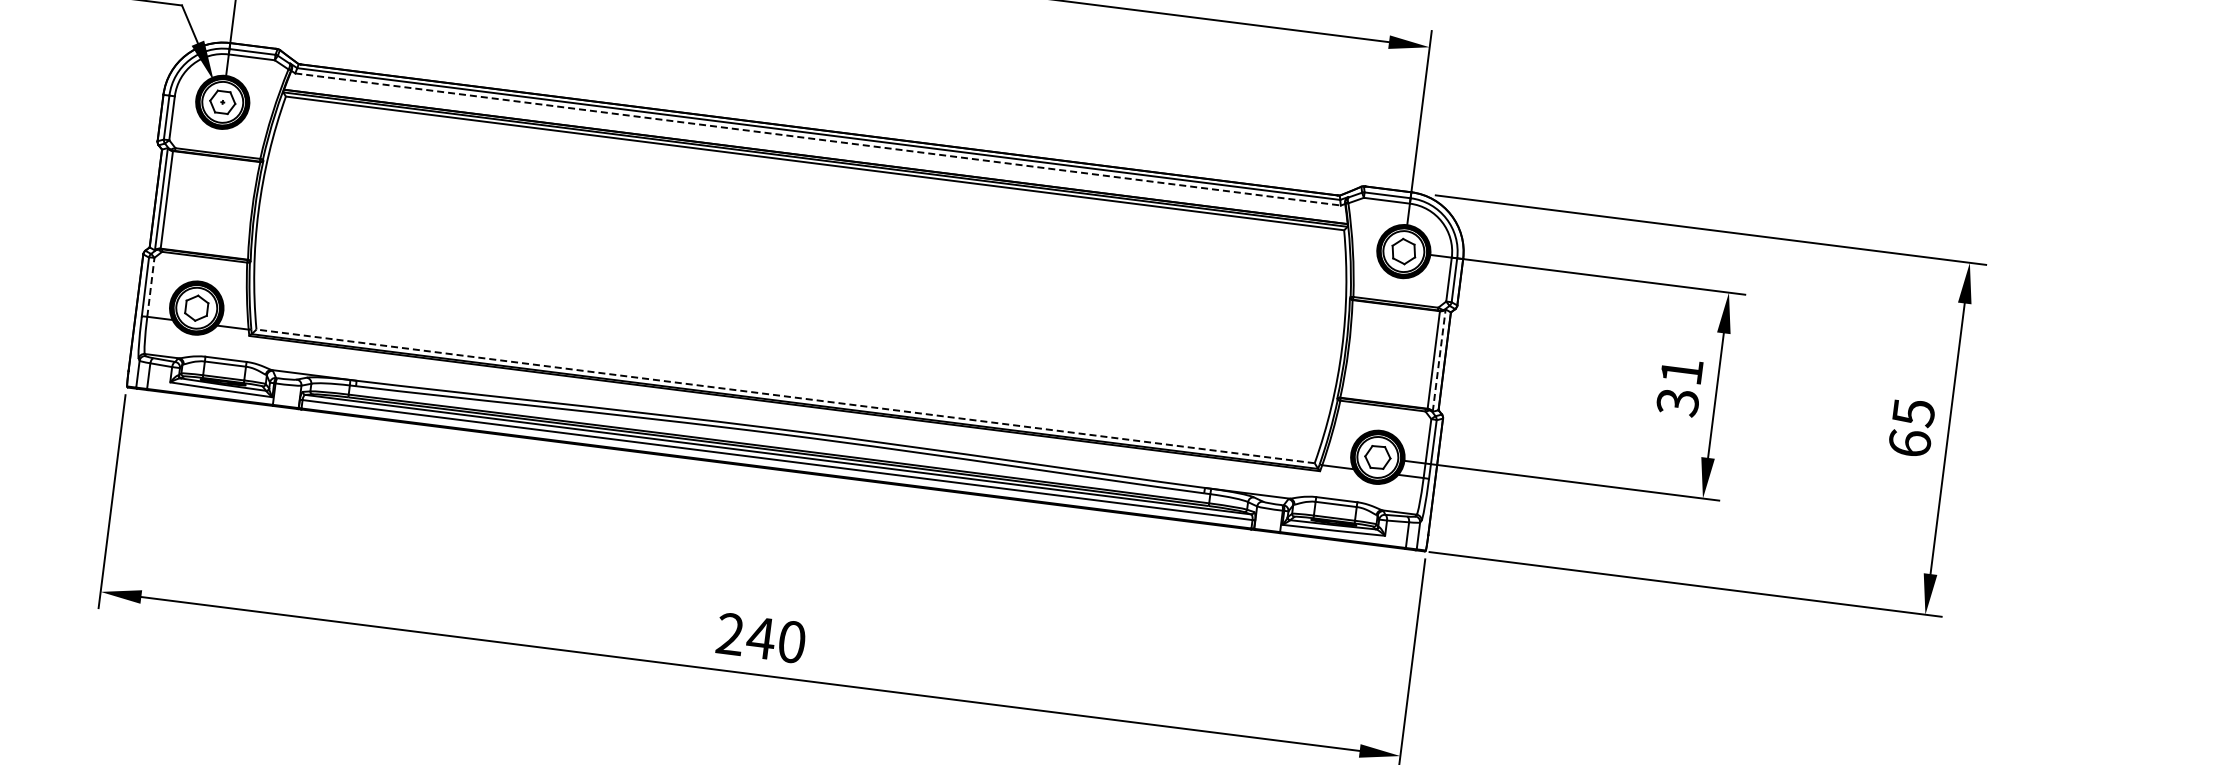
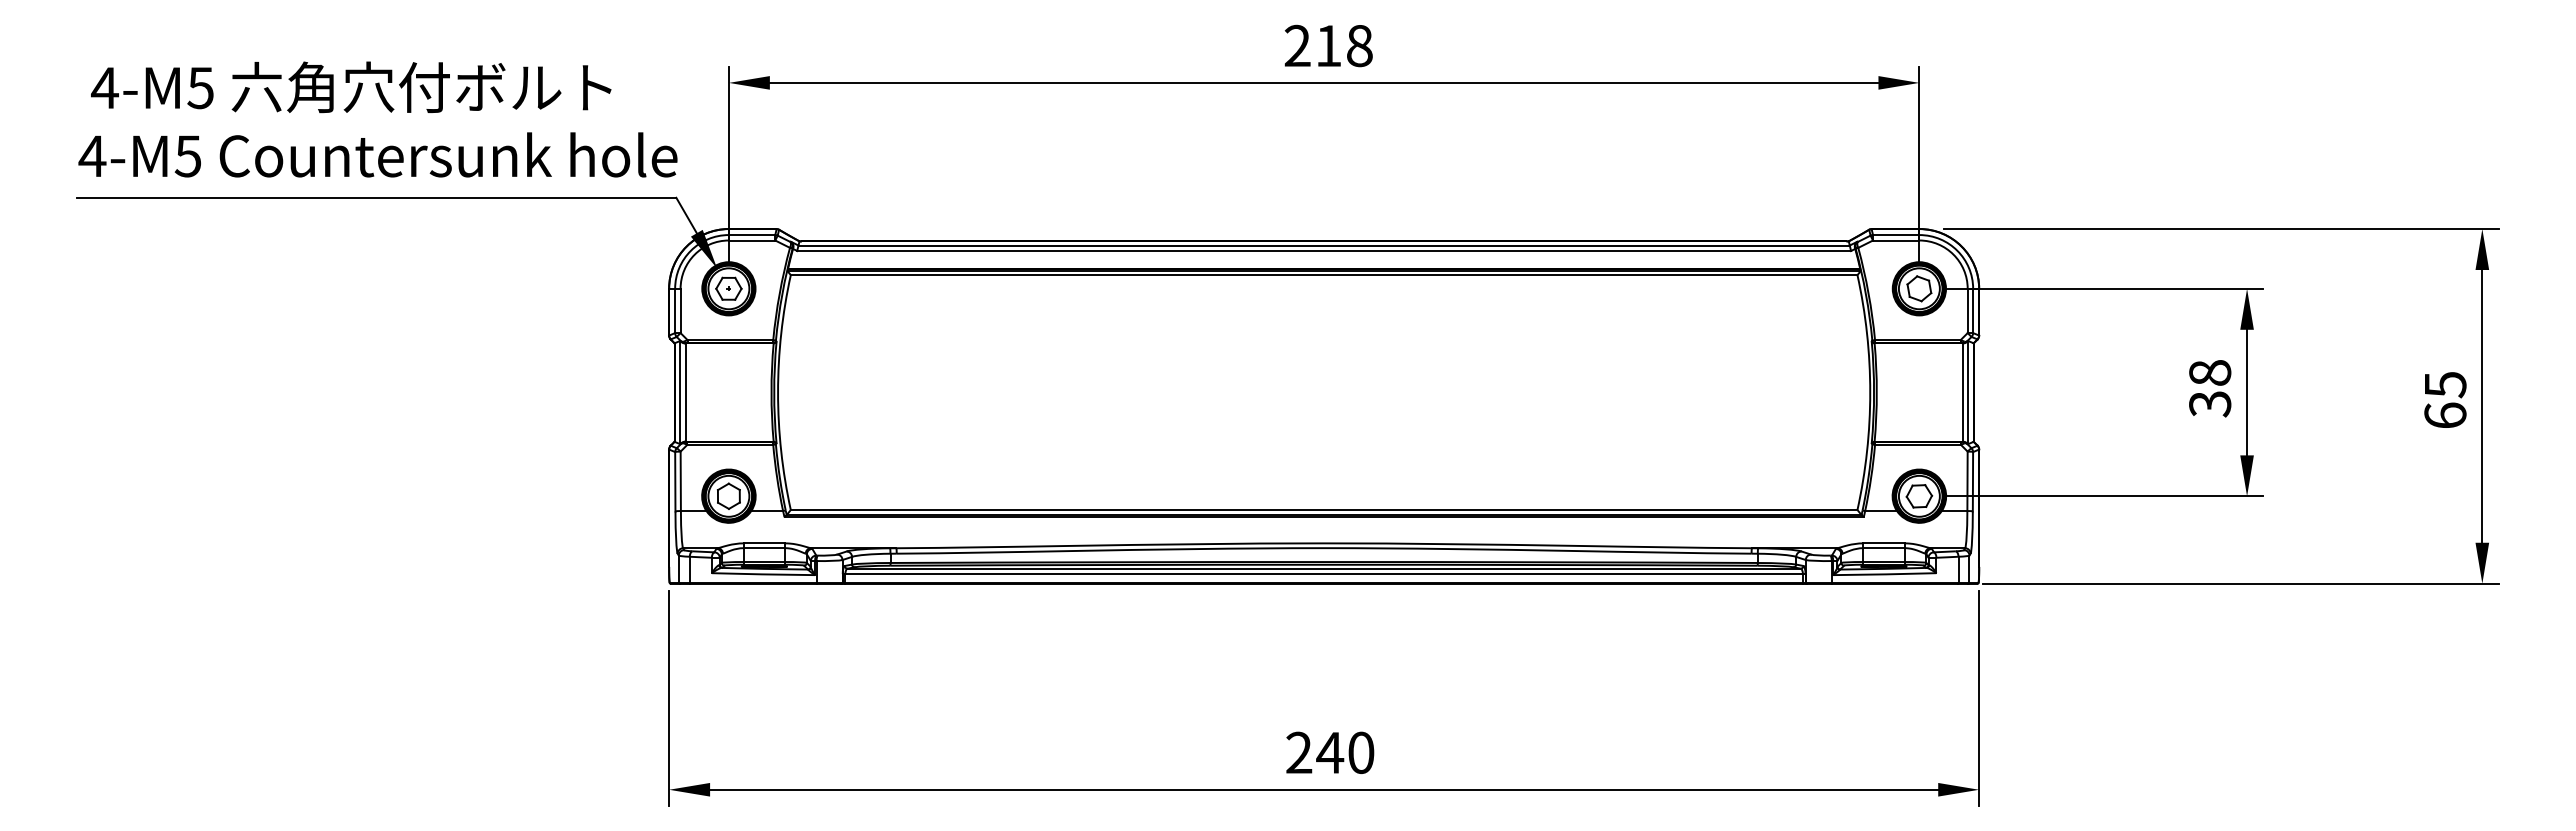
line: (818, 140) -> (1324, 251), dashed -> solid
line: (150, 287) -> (680, 481), dashed -> solid
line: (1439, 360) -> (1968, 392), dashed -> solid
text: (1682, 371) -> (2210, 372), 31 -> 38
line: (785, 395) -> (1323, 509), dashed -> solid

